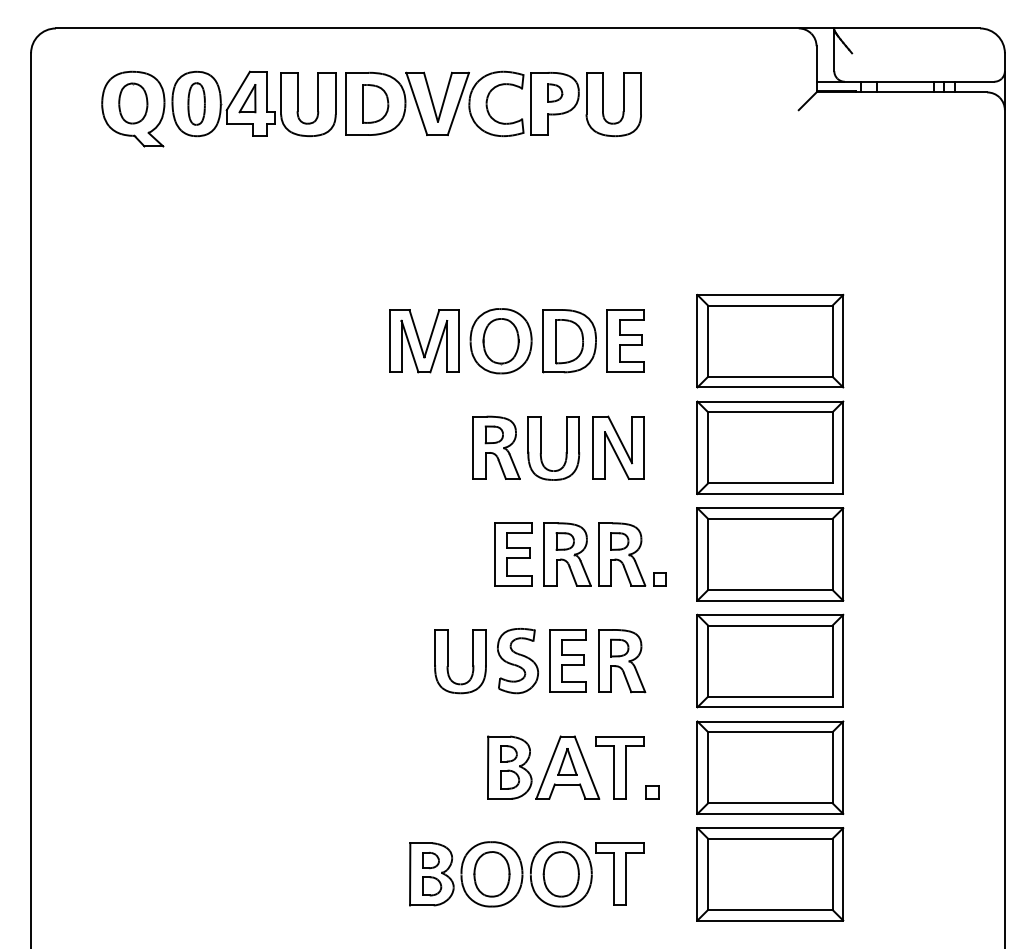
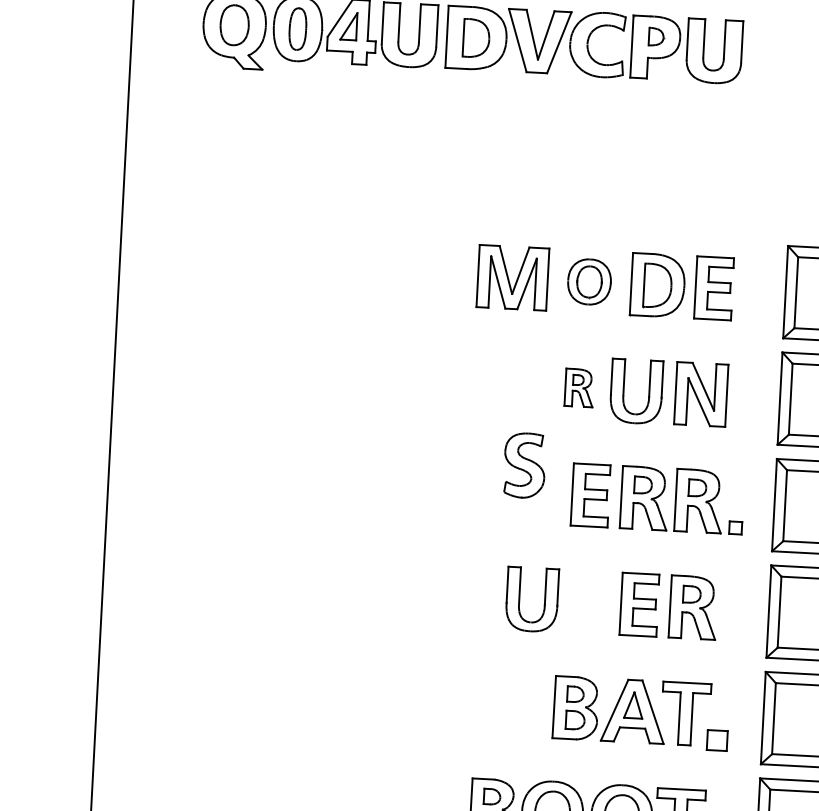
part: (500, 341) -> (588, 282), size x0.7
part: (496, 447) -> (579, 387), size x0.6
part: (517, 661) -> (524, 466), moved
part: (652, 792) -> (717, 740), size x1.6

